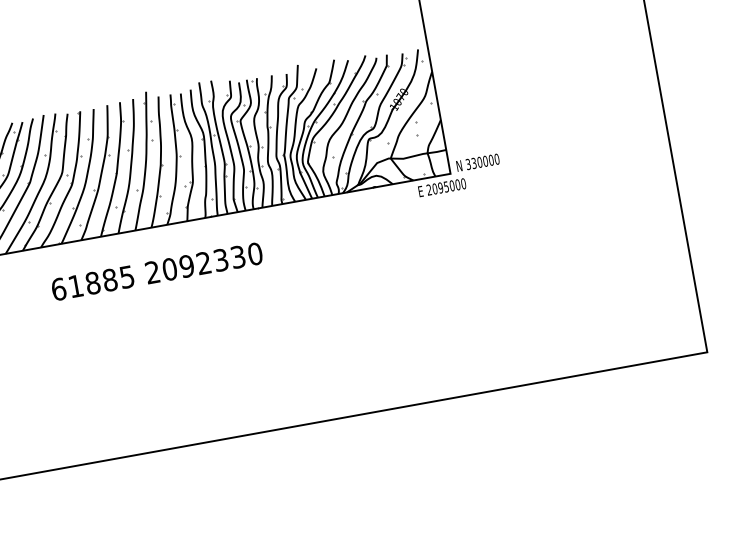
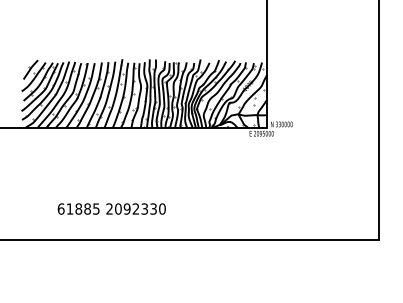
text: (156, 270) -> (111, 208), moved

